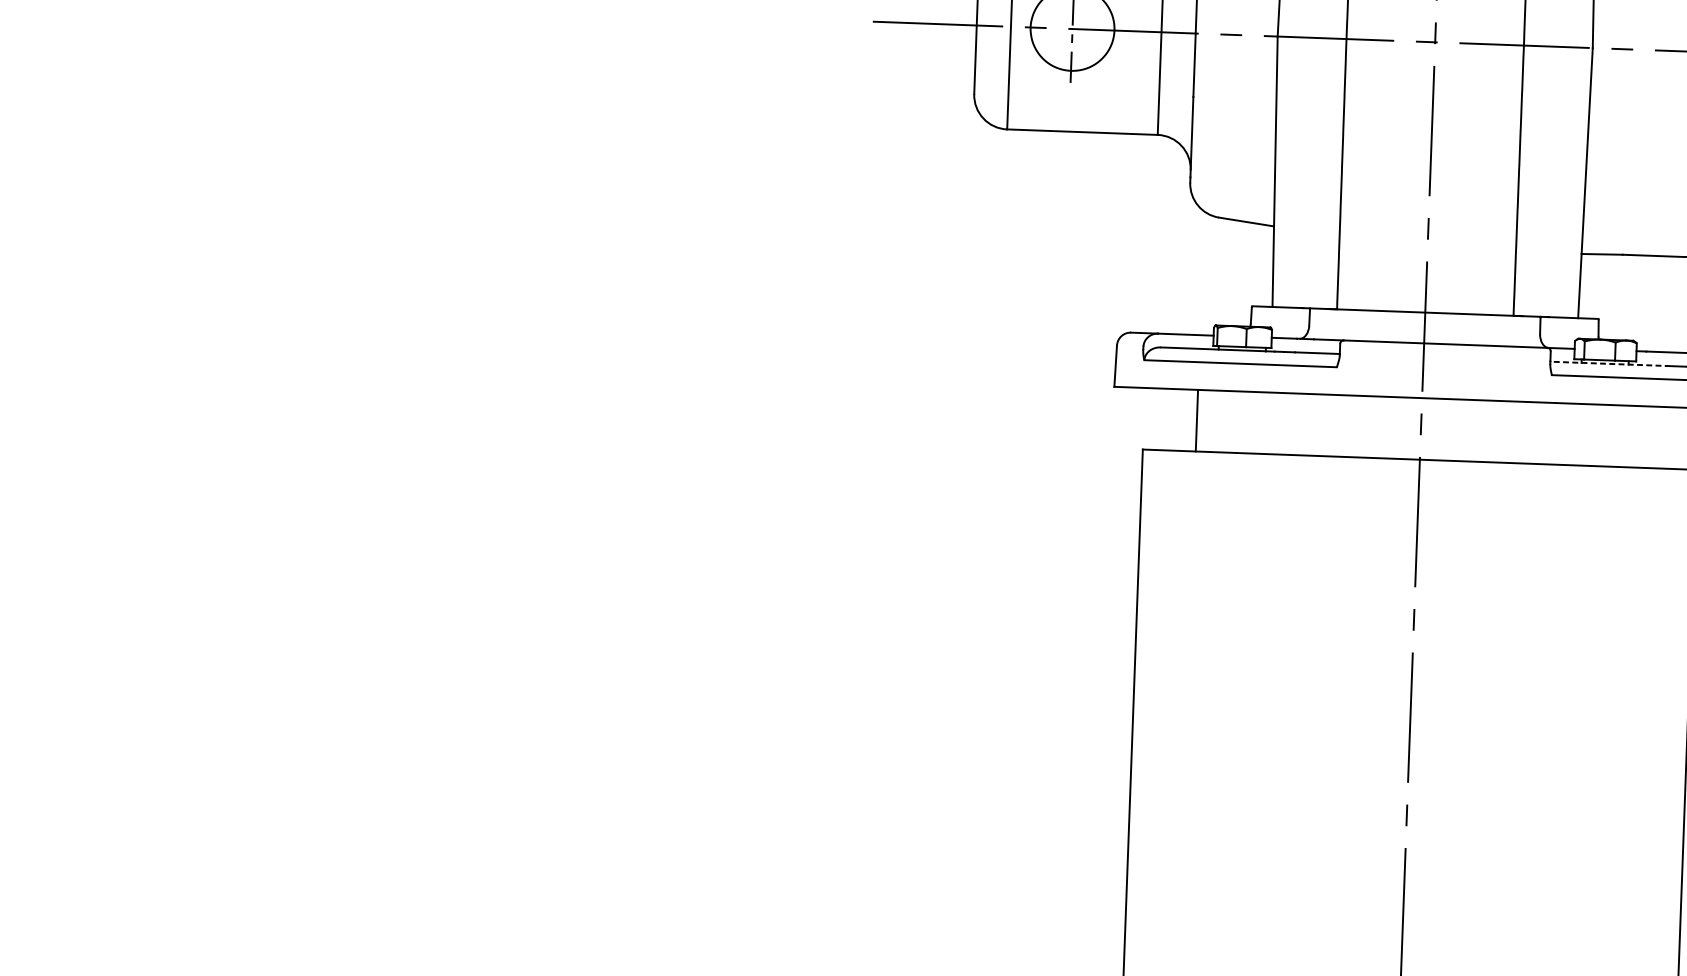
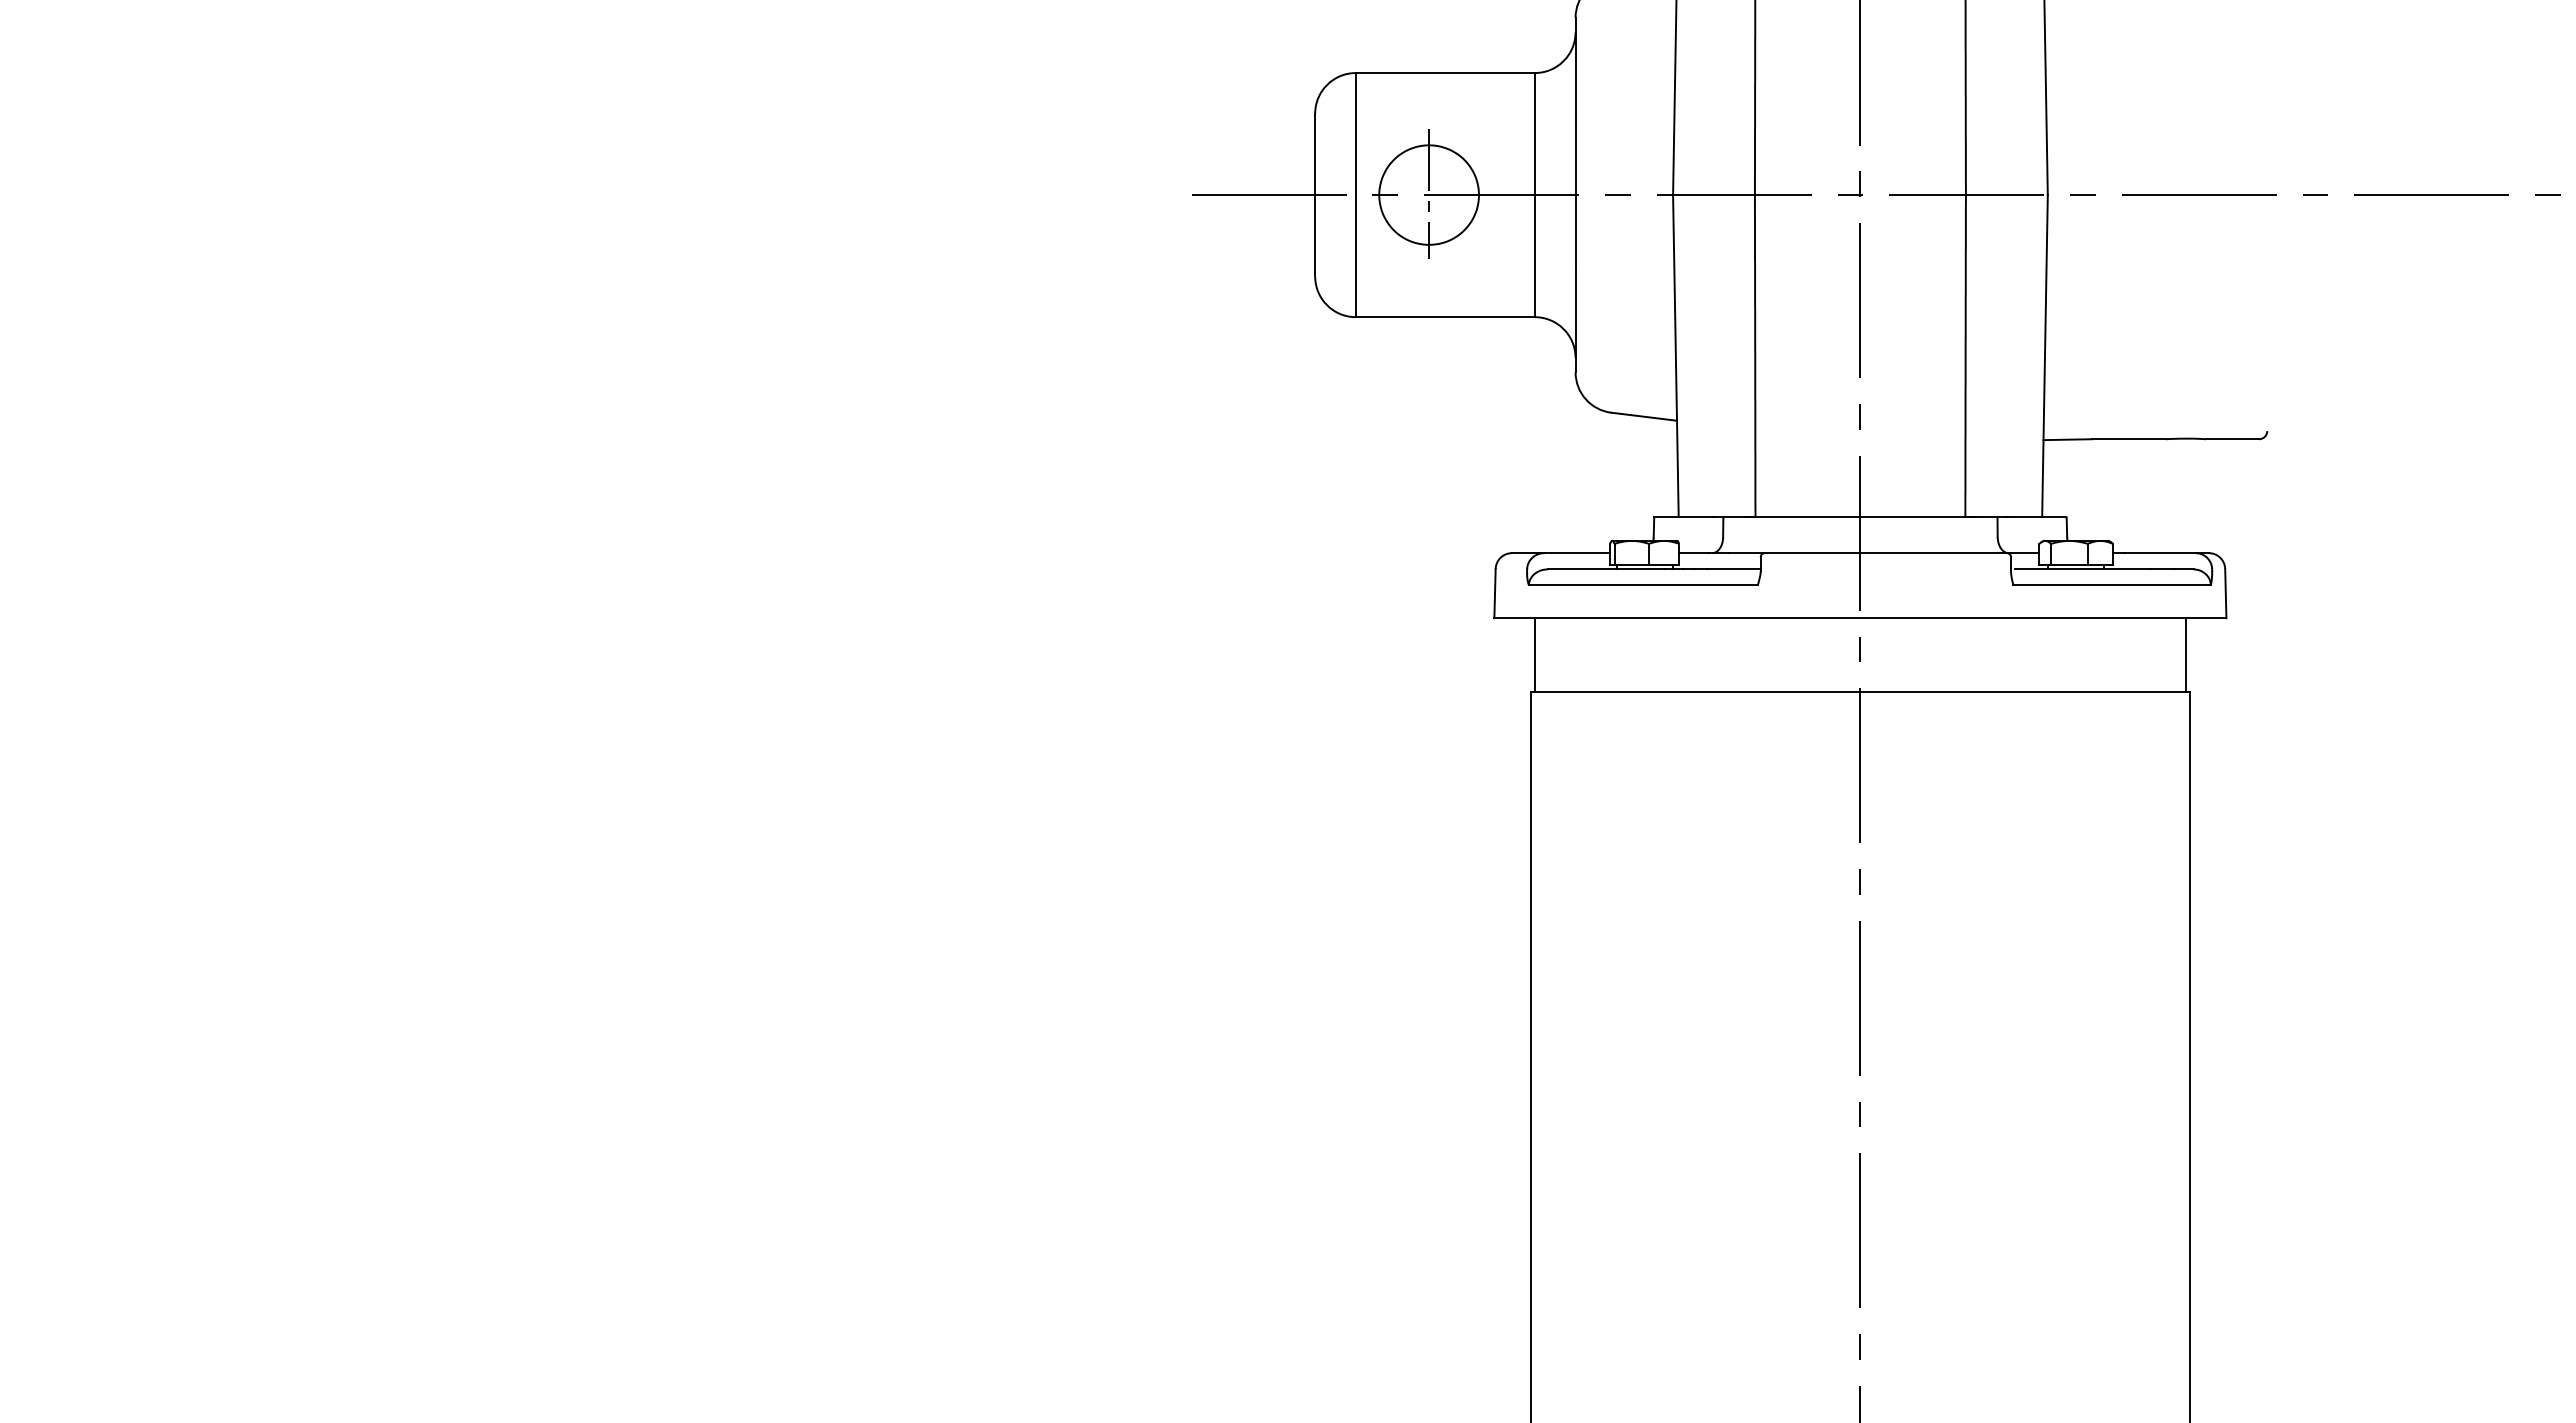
line: (1610, 363) -> (2082, 569), dashed -> solid
line: (1196, 420) -> (1534, 654), moved

